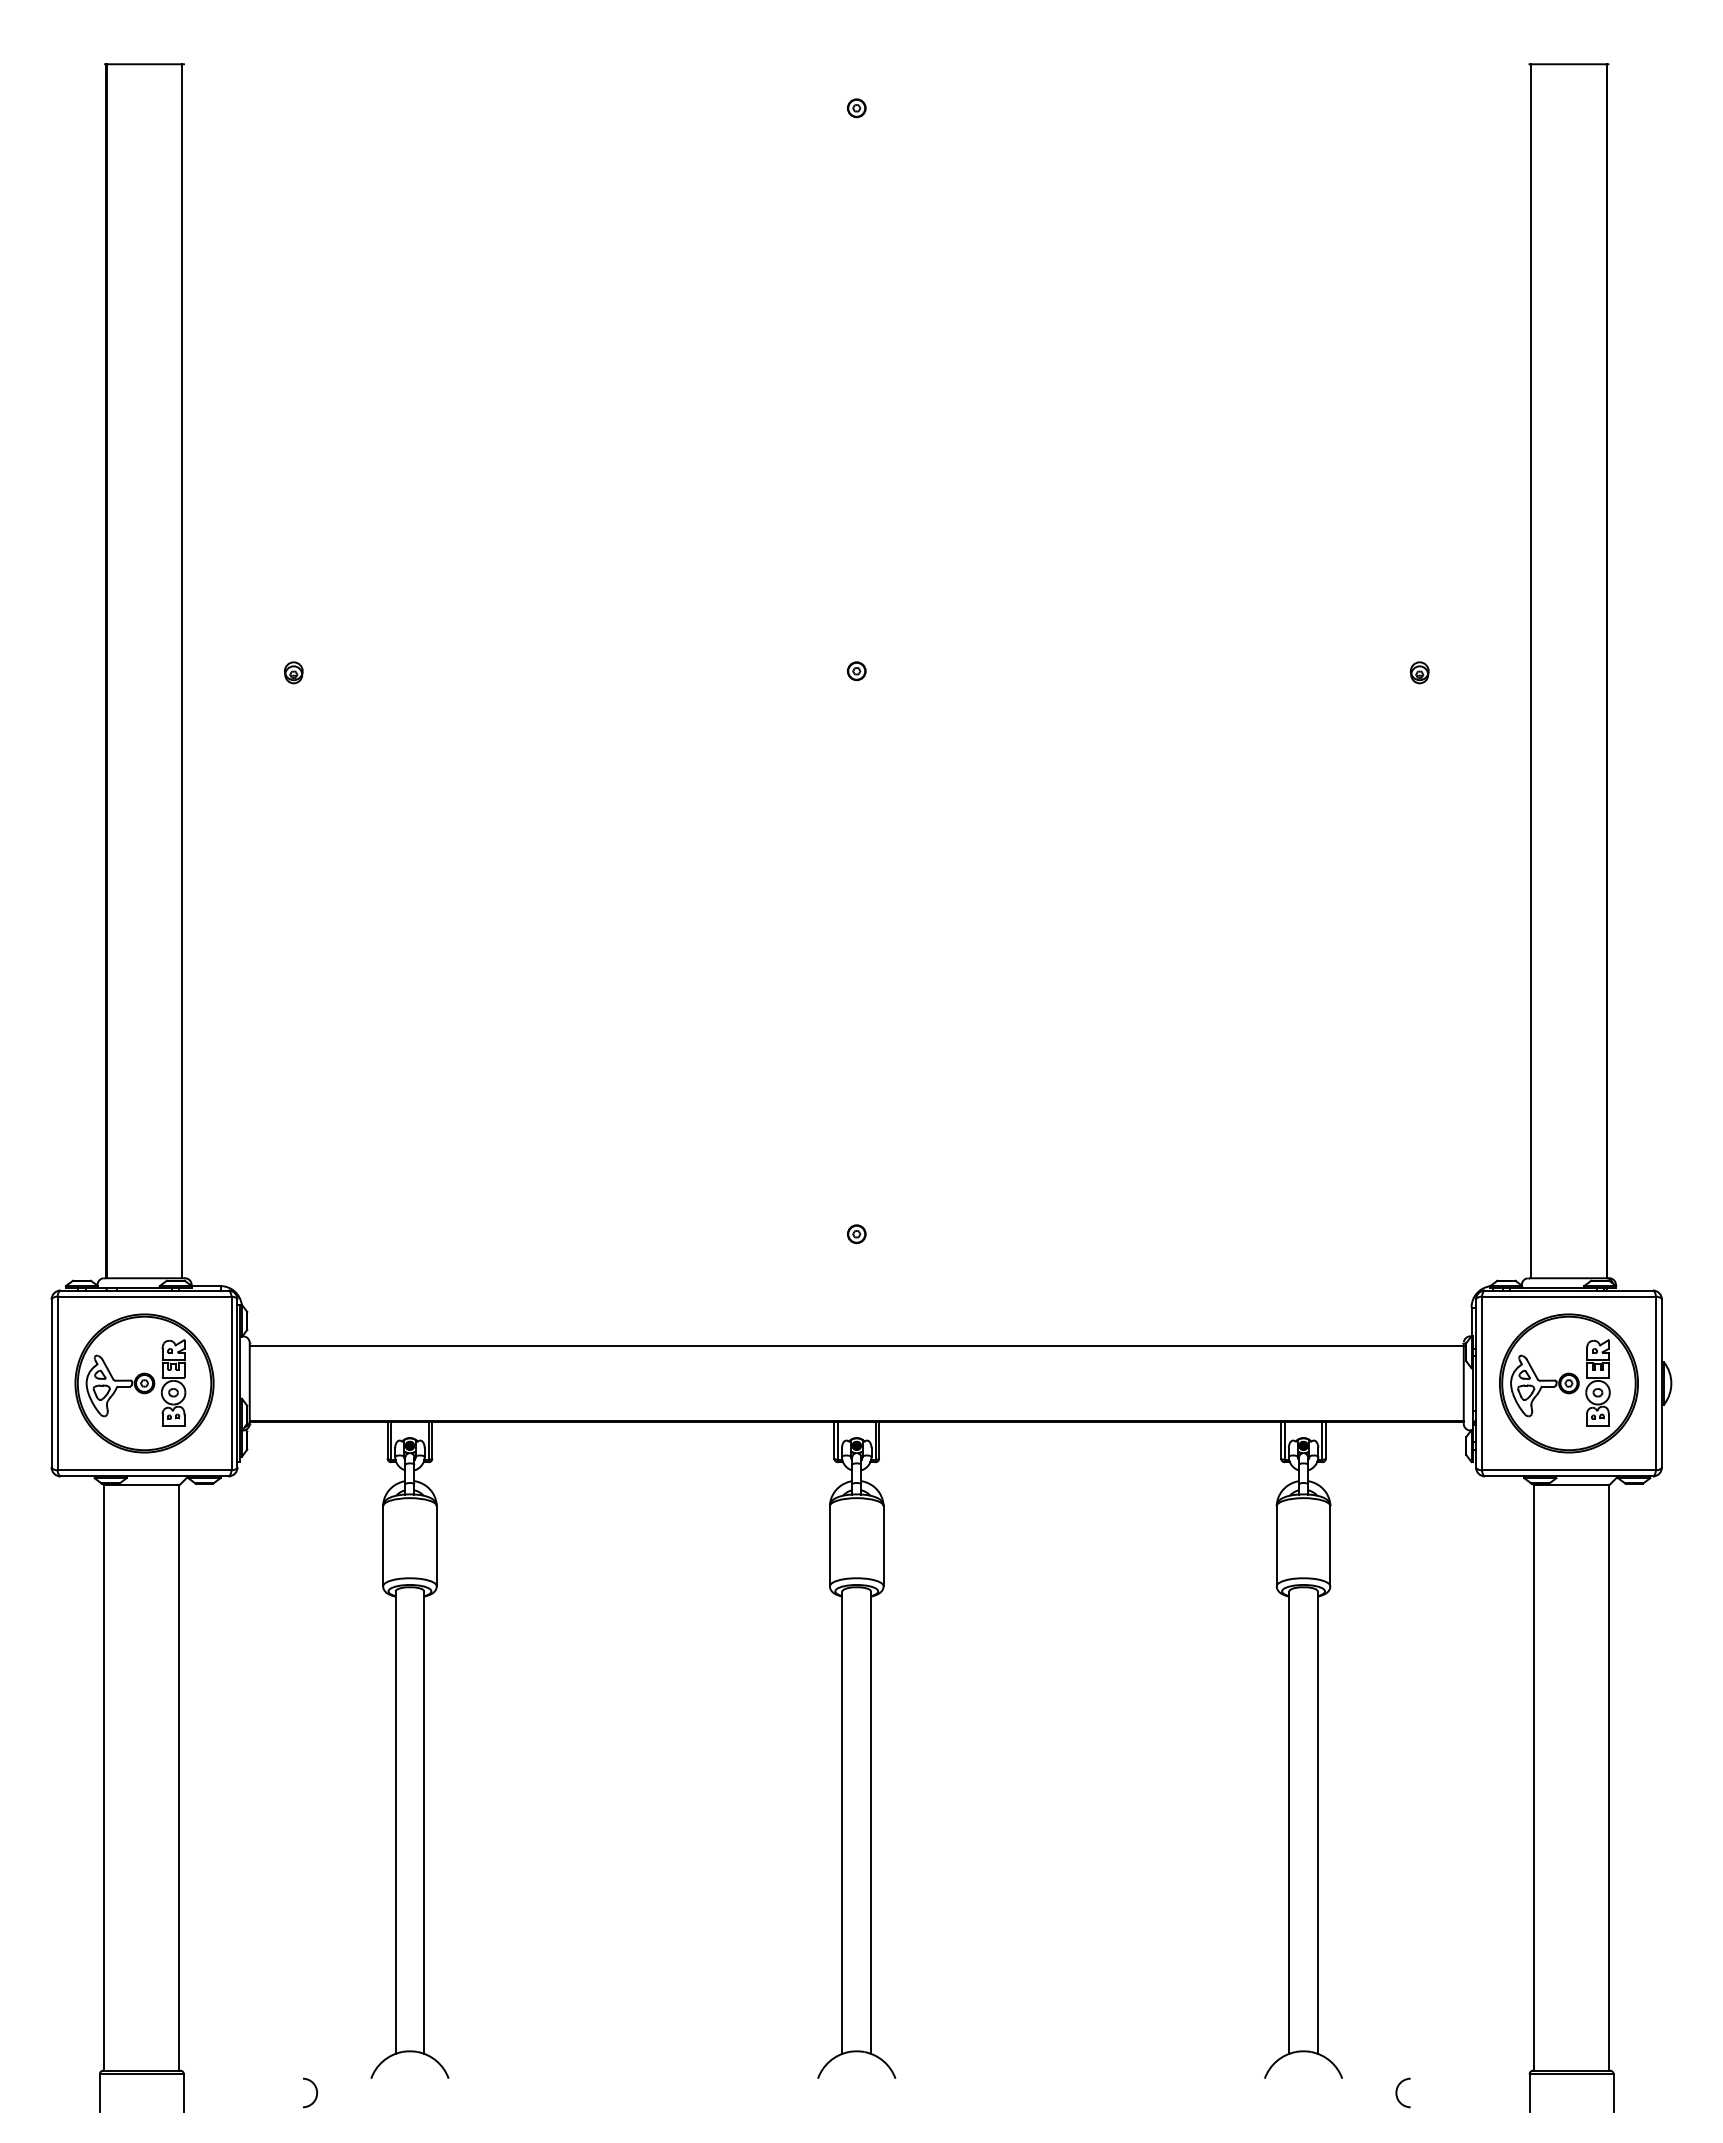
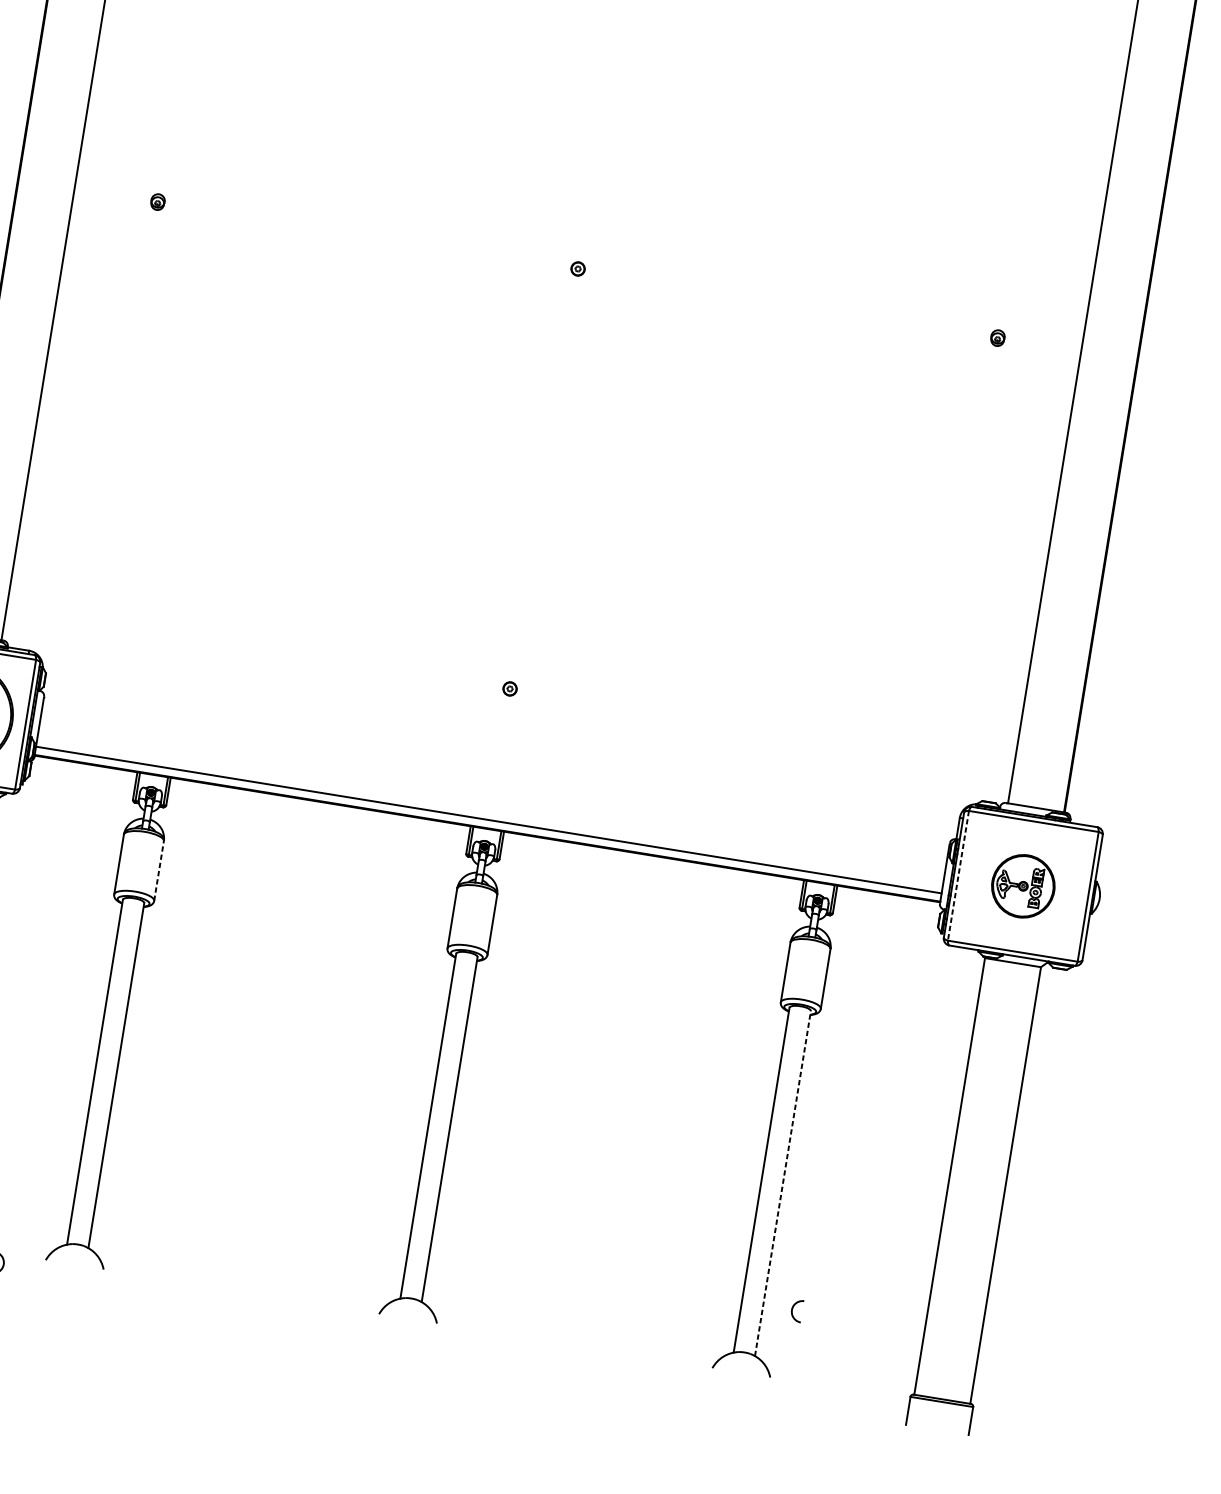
line: (856, 1345) -> (488, 819), moved
line: (1482, 1383) -> (958, 875), solid -> dashed
part: (1568, 1383) -> (1022, 886), size x0.6
line: (436, 1545) -> (158, 870), solid -> dashed
line: (1317, 1822) -> (782, 1183), solid -> dashed
curve: (1397, 2092) -> (792, 1309), moved

